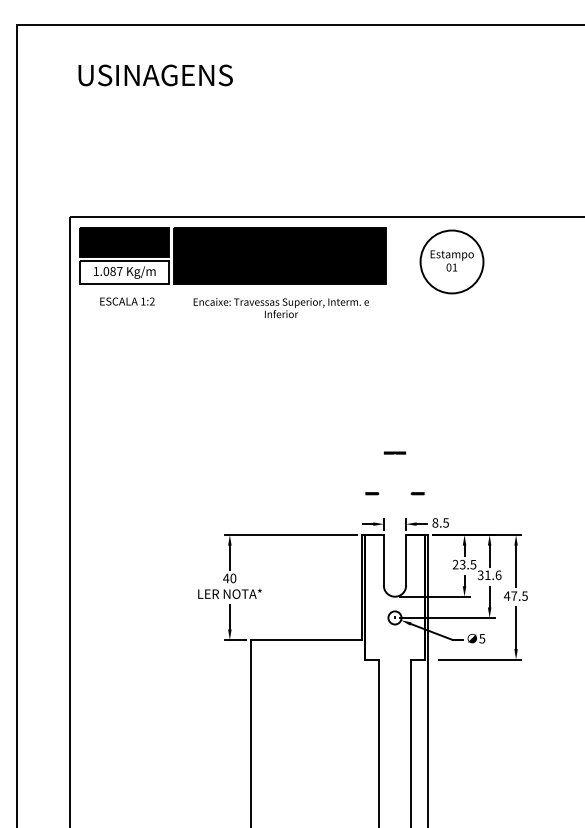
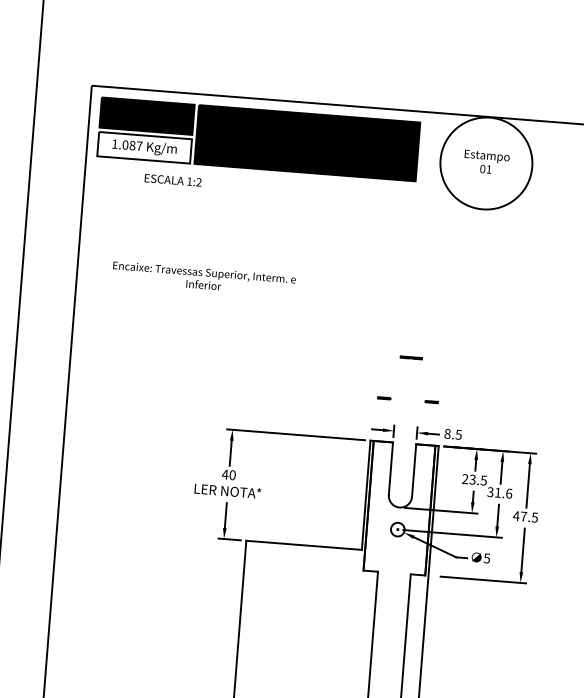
circle: (451, 261) -> (485, 162), size x1.4
text: (127, 301) -> (173, 180), moved
text: (280, 308) -> (203, 279), moved

